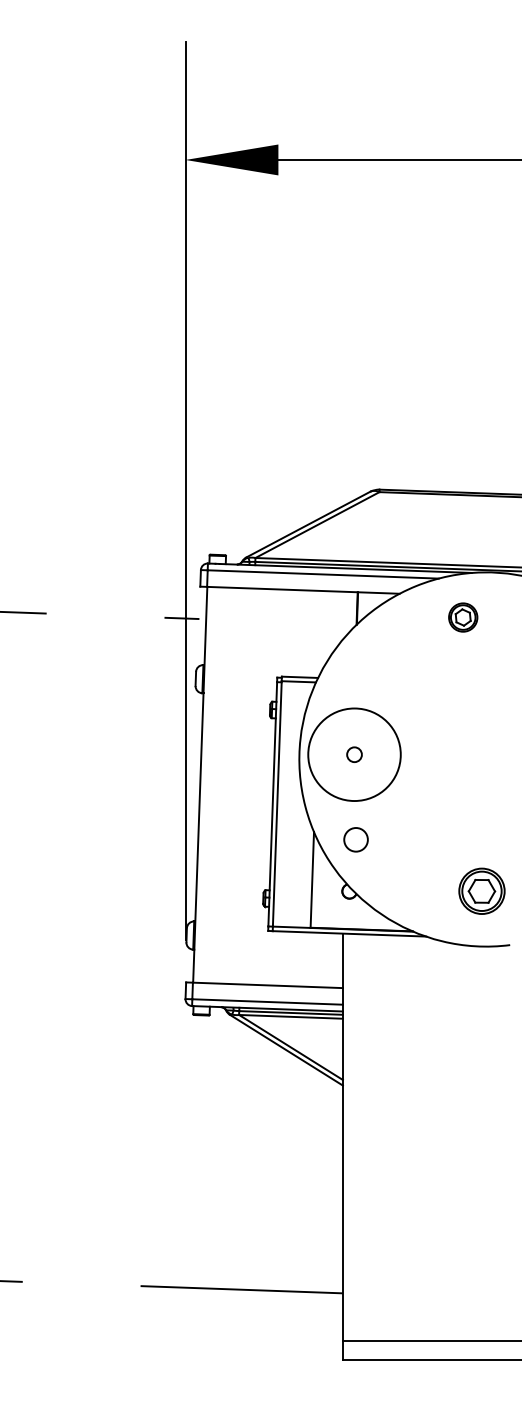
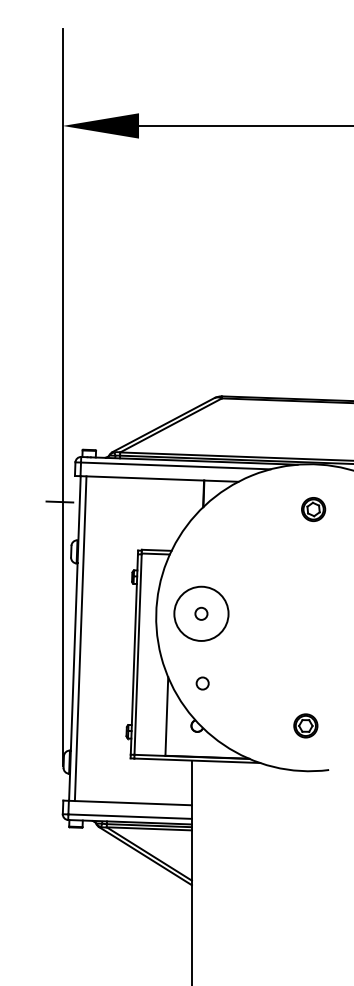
part: (463, 617) -> (313, 509), moved
circle: (354, 754) -> (201, 613), size x0.71
line: (207, 784) -> (80, 638), added
circle: (355, 839) -> (202, 683), size x0.62
part: (481, 891) -> (305, 726), size x0.62

